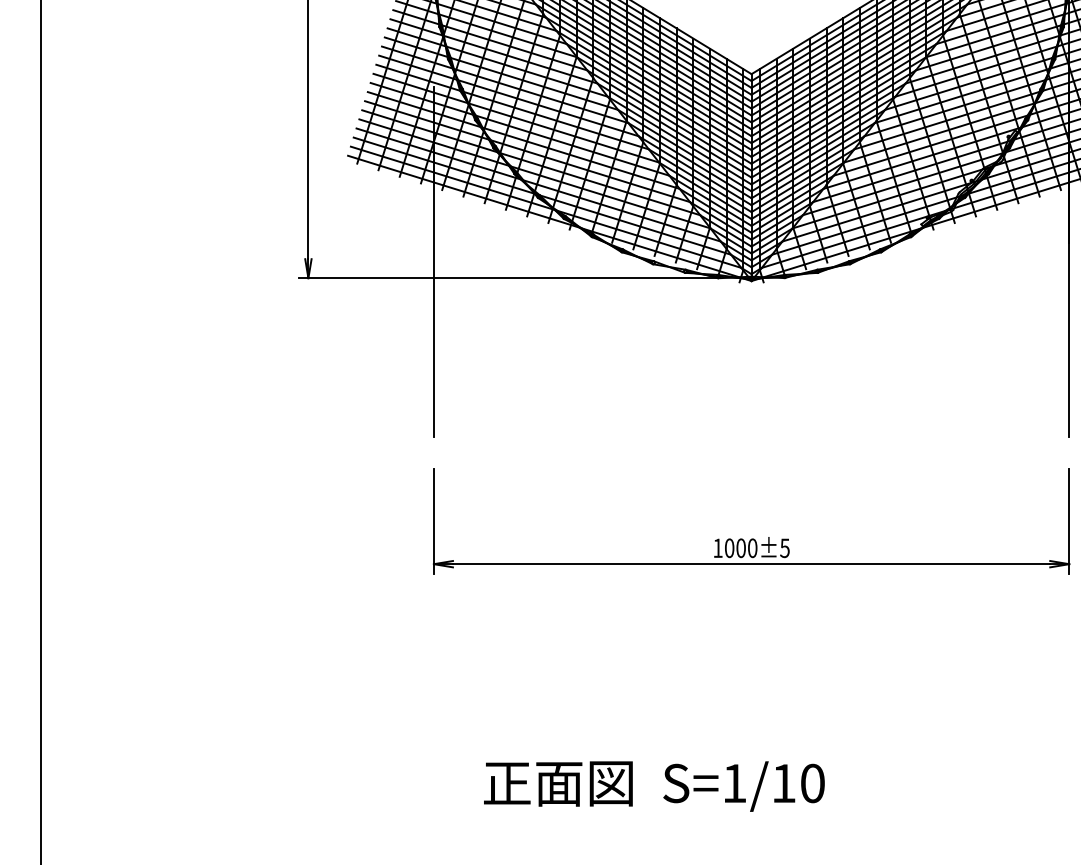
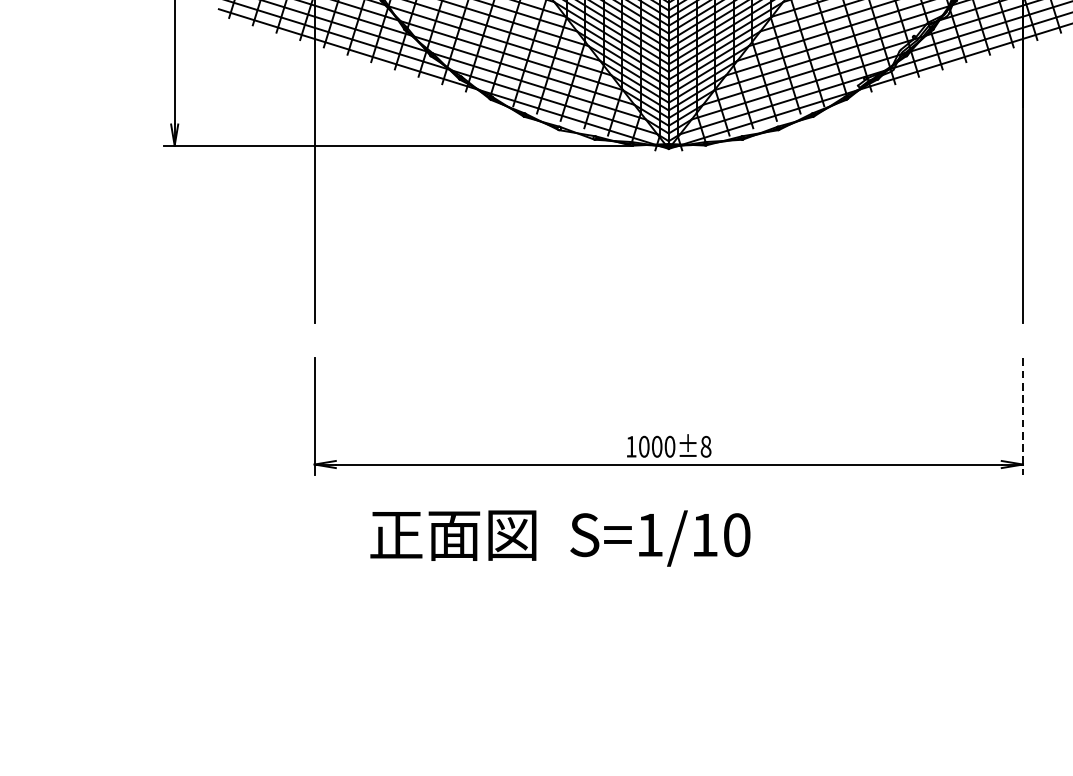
line: (1069, 521) -> (1023, 416), solid -> dashed
text: (784, 547) -> (705, 445), 1000±5 -> 1000±8
text: (654, 786) -> (560, 538), moved

